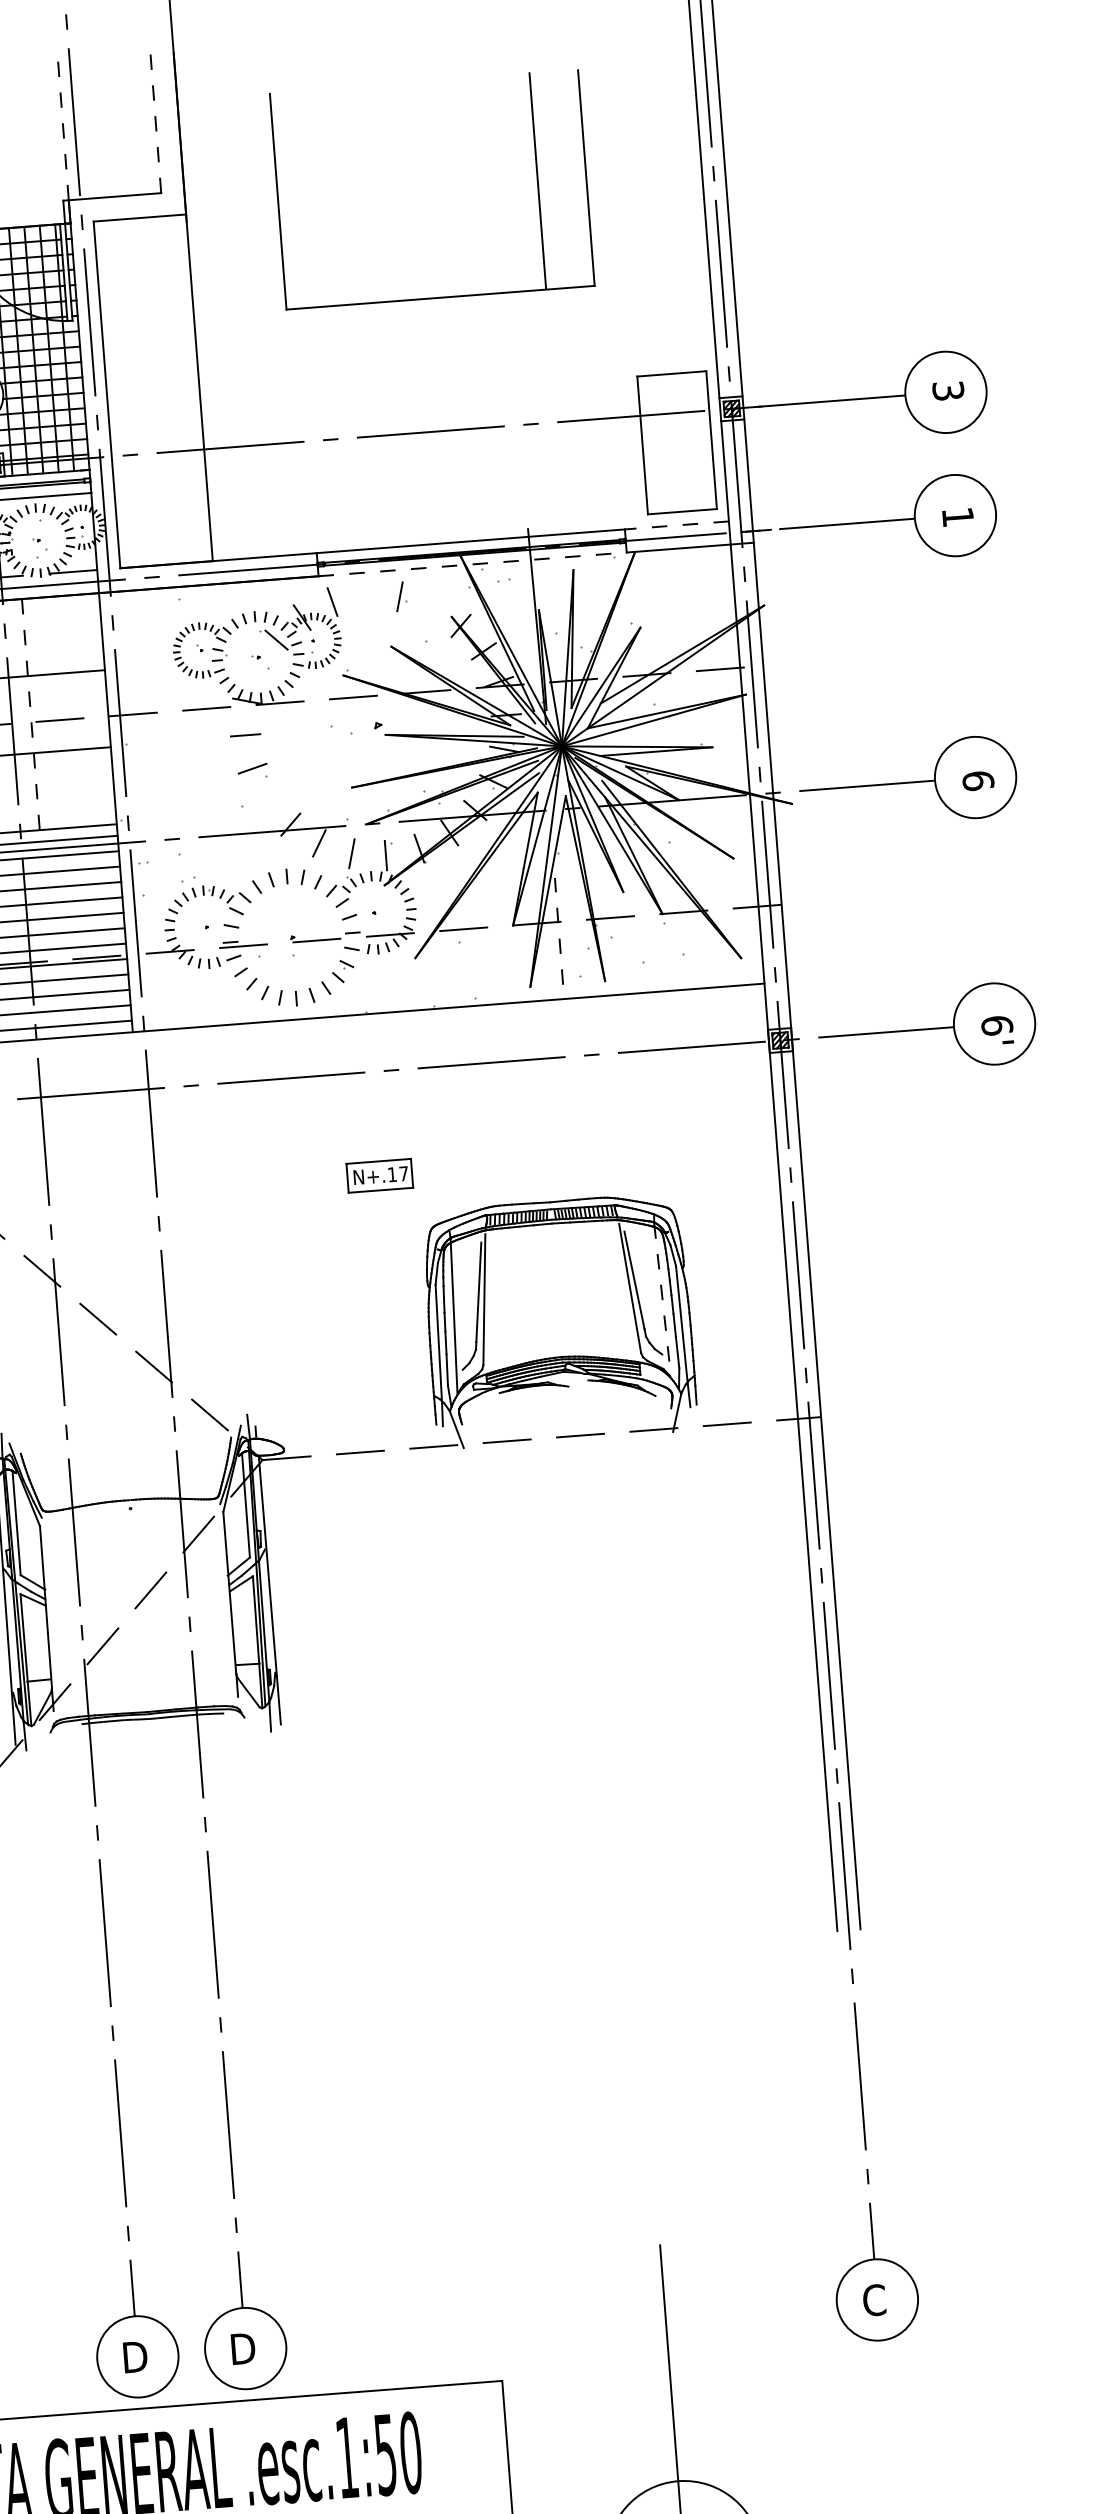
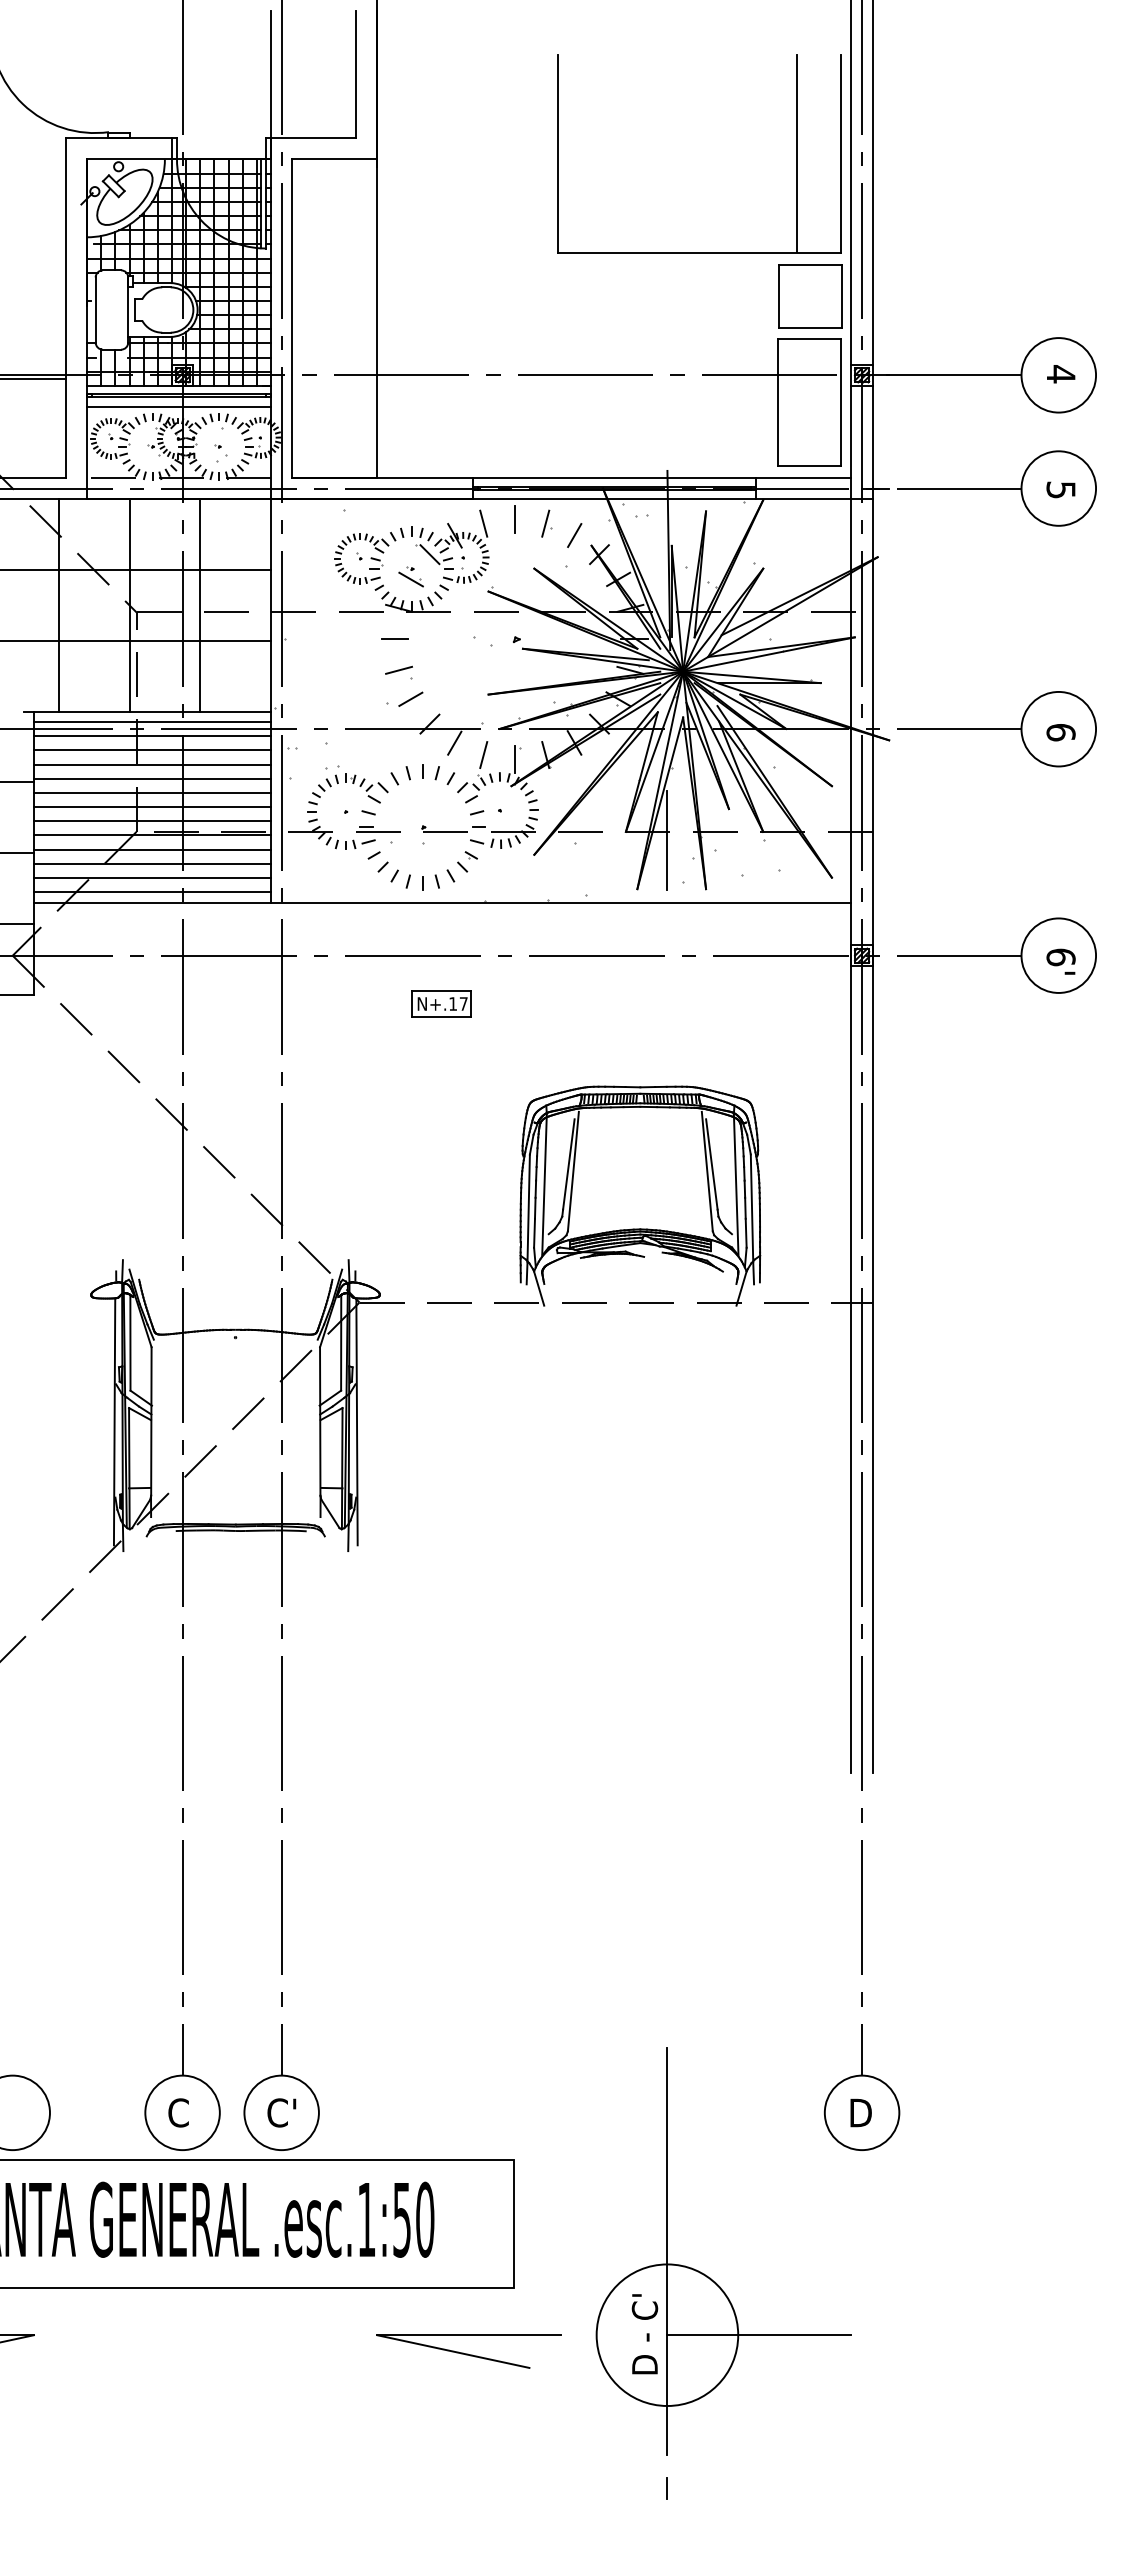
line: (156, 123) -> (356, 74), dashed -> solid
line: (63, 130) -> (271, 74), dashed -> solid
part: (537, 180) -> (796, 153), moved
part: (669, 327) -> (810, 296), added
text: (947, 391) -> (1060, 374), 3 -> 4
text: (957, 516) -> (1060, 489), 1 -> 5
line: (676, 524) -> (803, 477), dashed -> solid
line: (472, 564) -> (614, 499), dashed -> solid
line: (365, 594) -> (514, 519), added
line: (432, 607) -> (574, 535), added
line: (257, 668) -> (410, 579), added
line: (31, 714) -> (200, 605), dashed -> solid
line: (267, 798) -> (410, 698), added
line: (558, 930) -> (667, 839), dashed -> solid
part: (379, 1175) -> (441, 1003), moved
line: (662, 1300) -> (736, 1184), dashed -> solid
text: (875, 2299) -> (860, 2112), C -> D
text: (245, 2348) -> (281, 2112), D -> C'
text: (134, 2356) -> (179, 2112), D -> C

